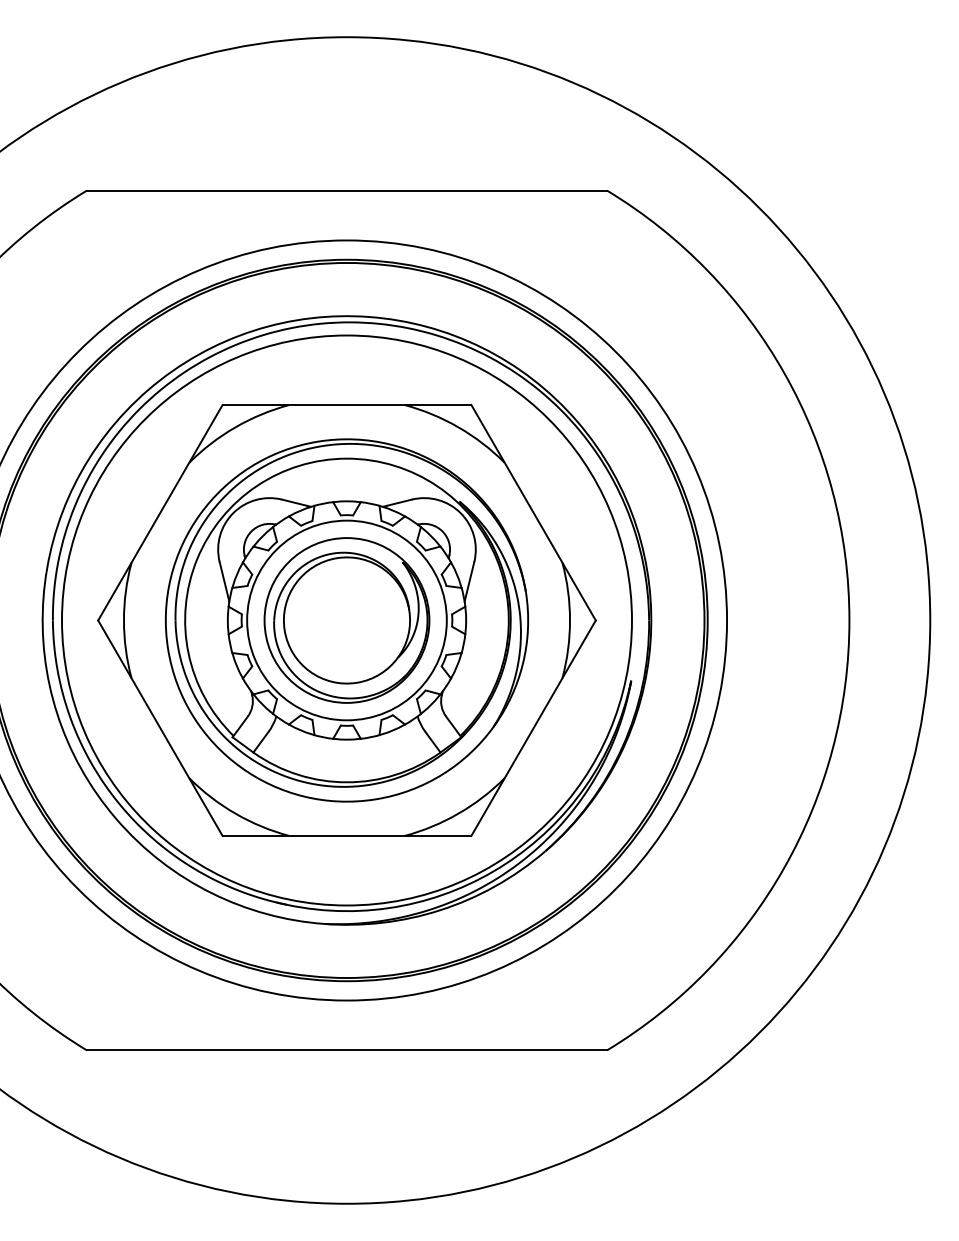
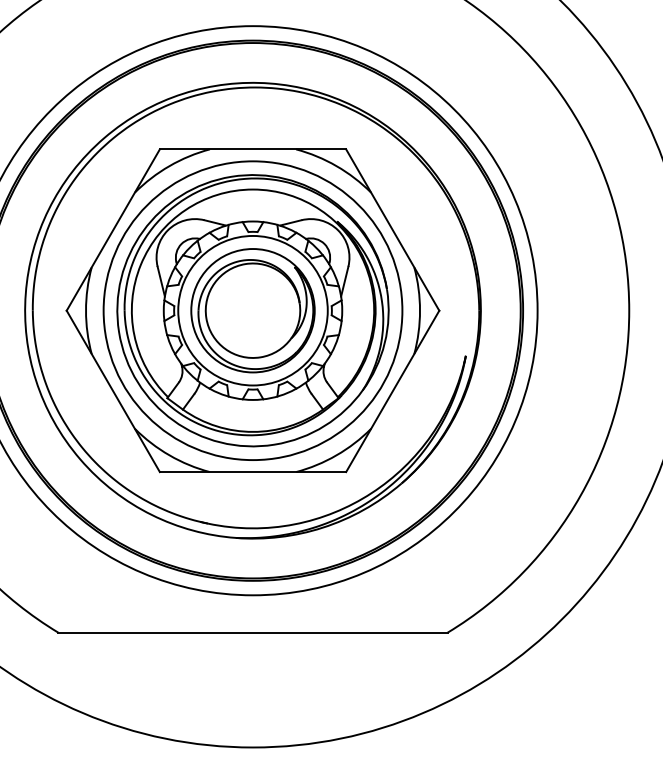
circle: (346, 620) -> (252, 310), size x0.7

